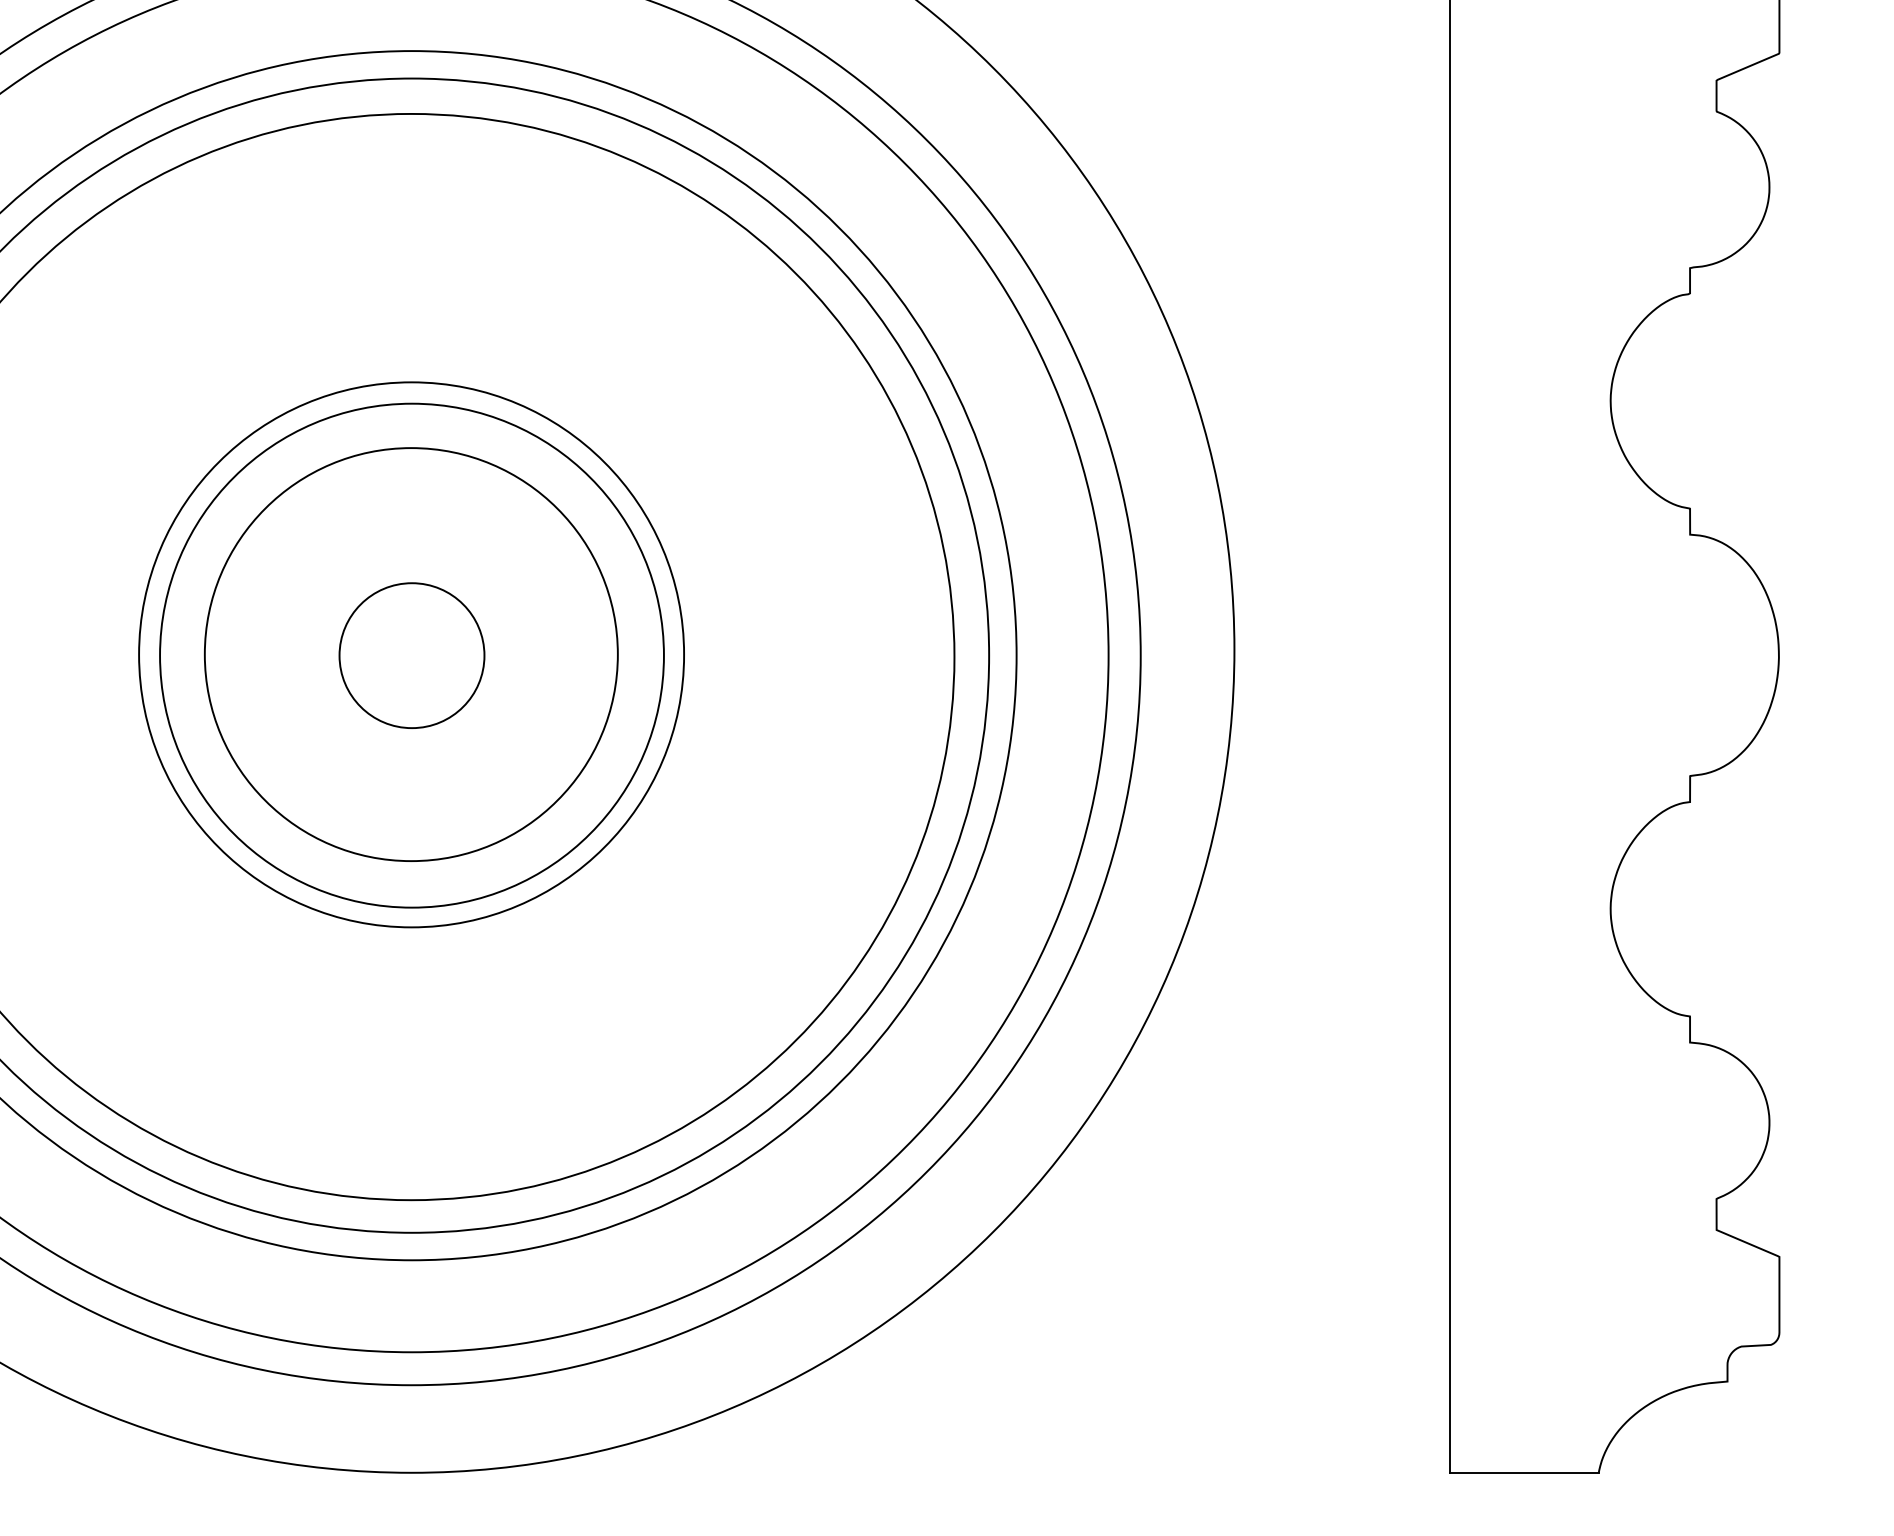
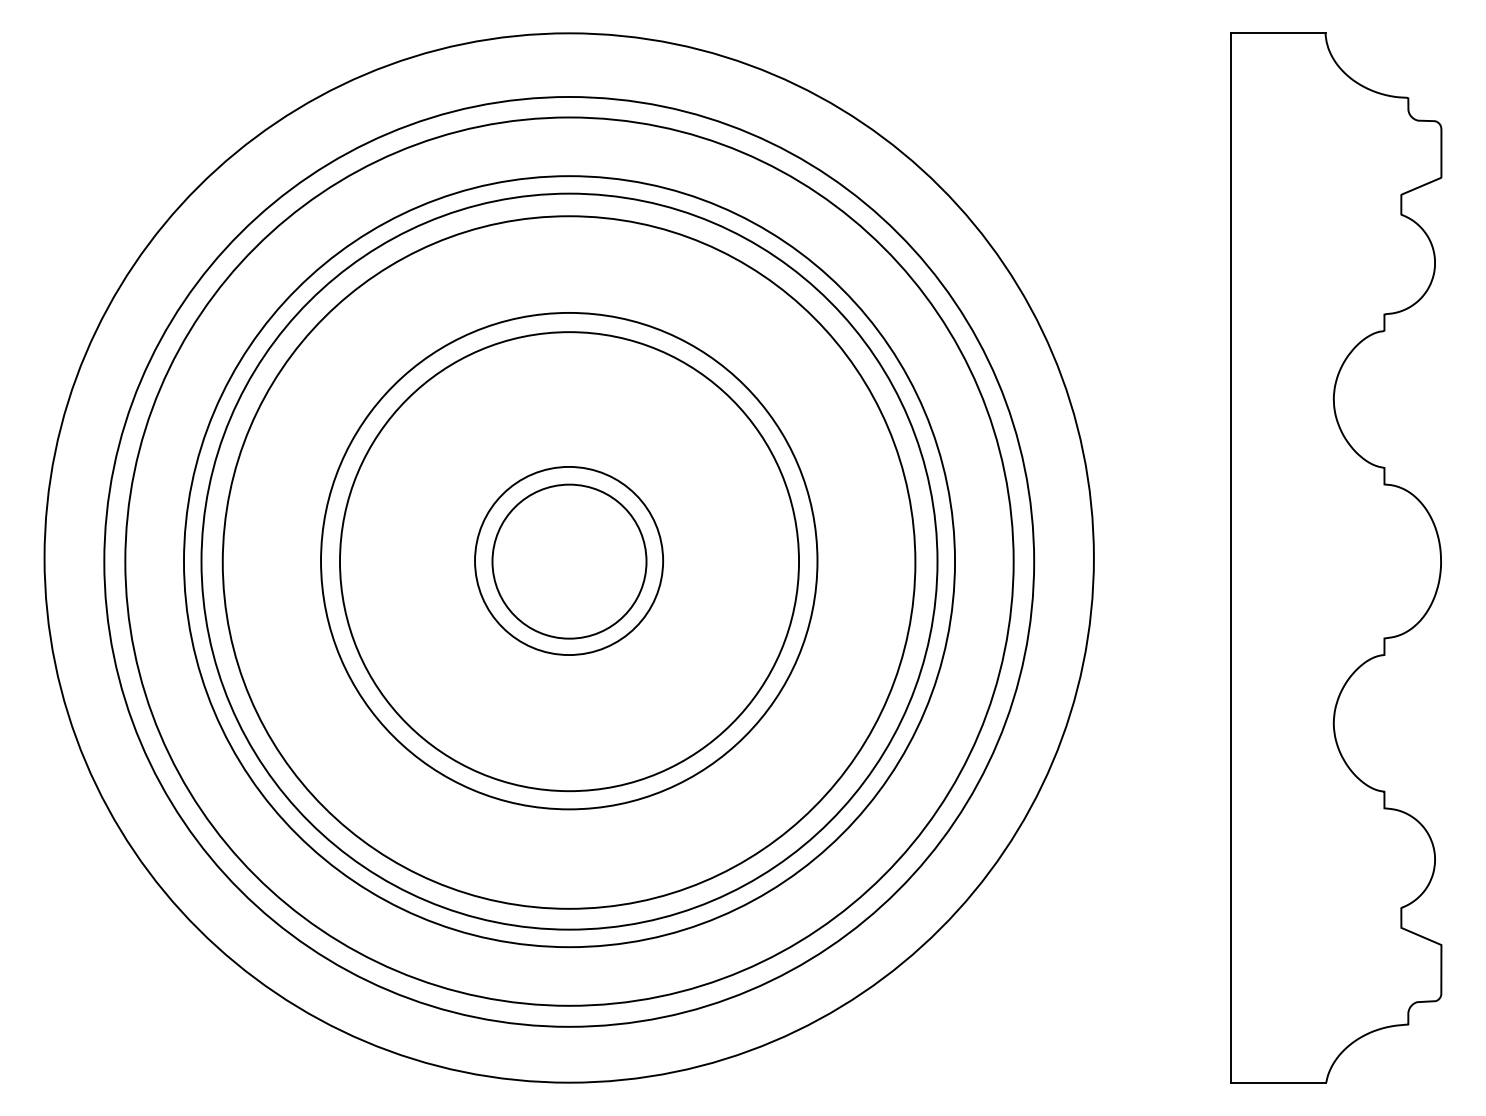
circle: (411, 653) -> (569, 560), size x0.71
circle: (411, 653) -> (569, 560), size x1.43
circle: (411, 655) -> (569, 561), size x1.43
circle: (411, 655) -> (569, 561), size x1.67

